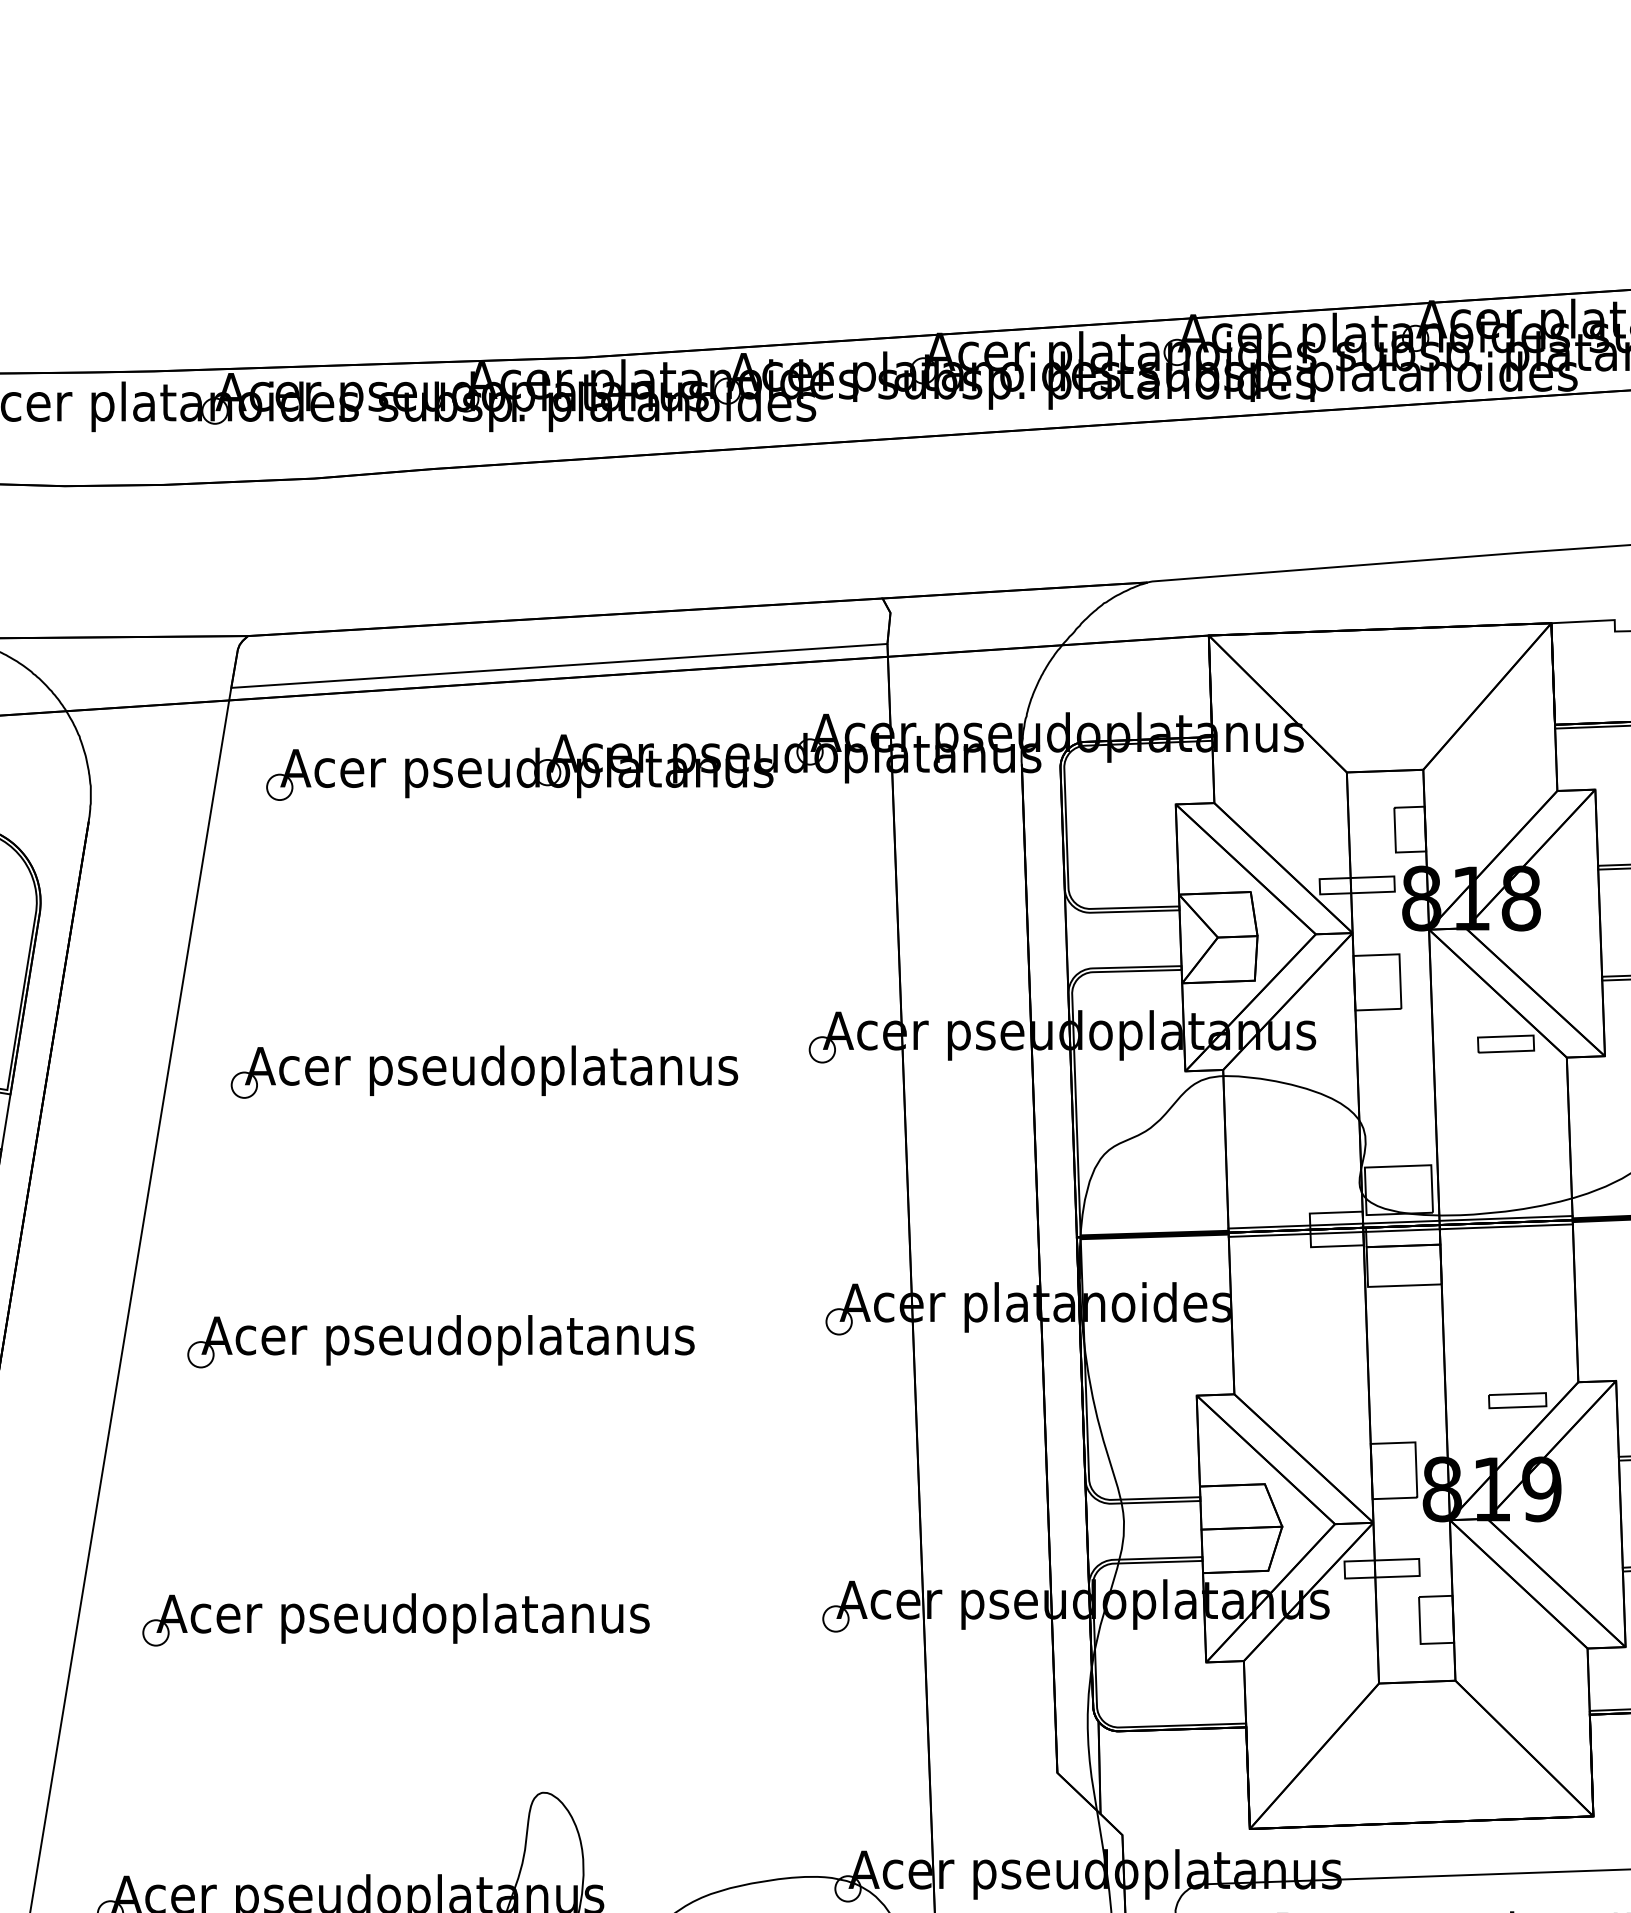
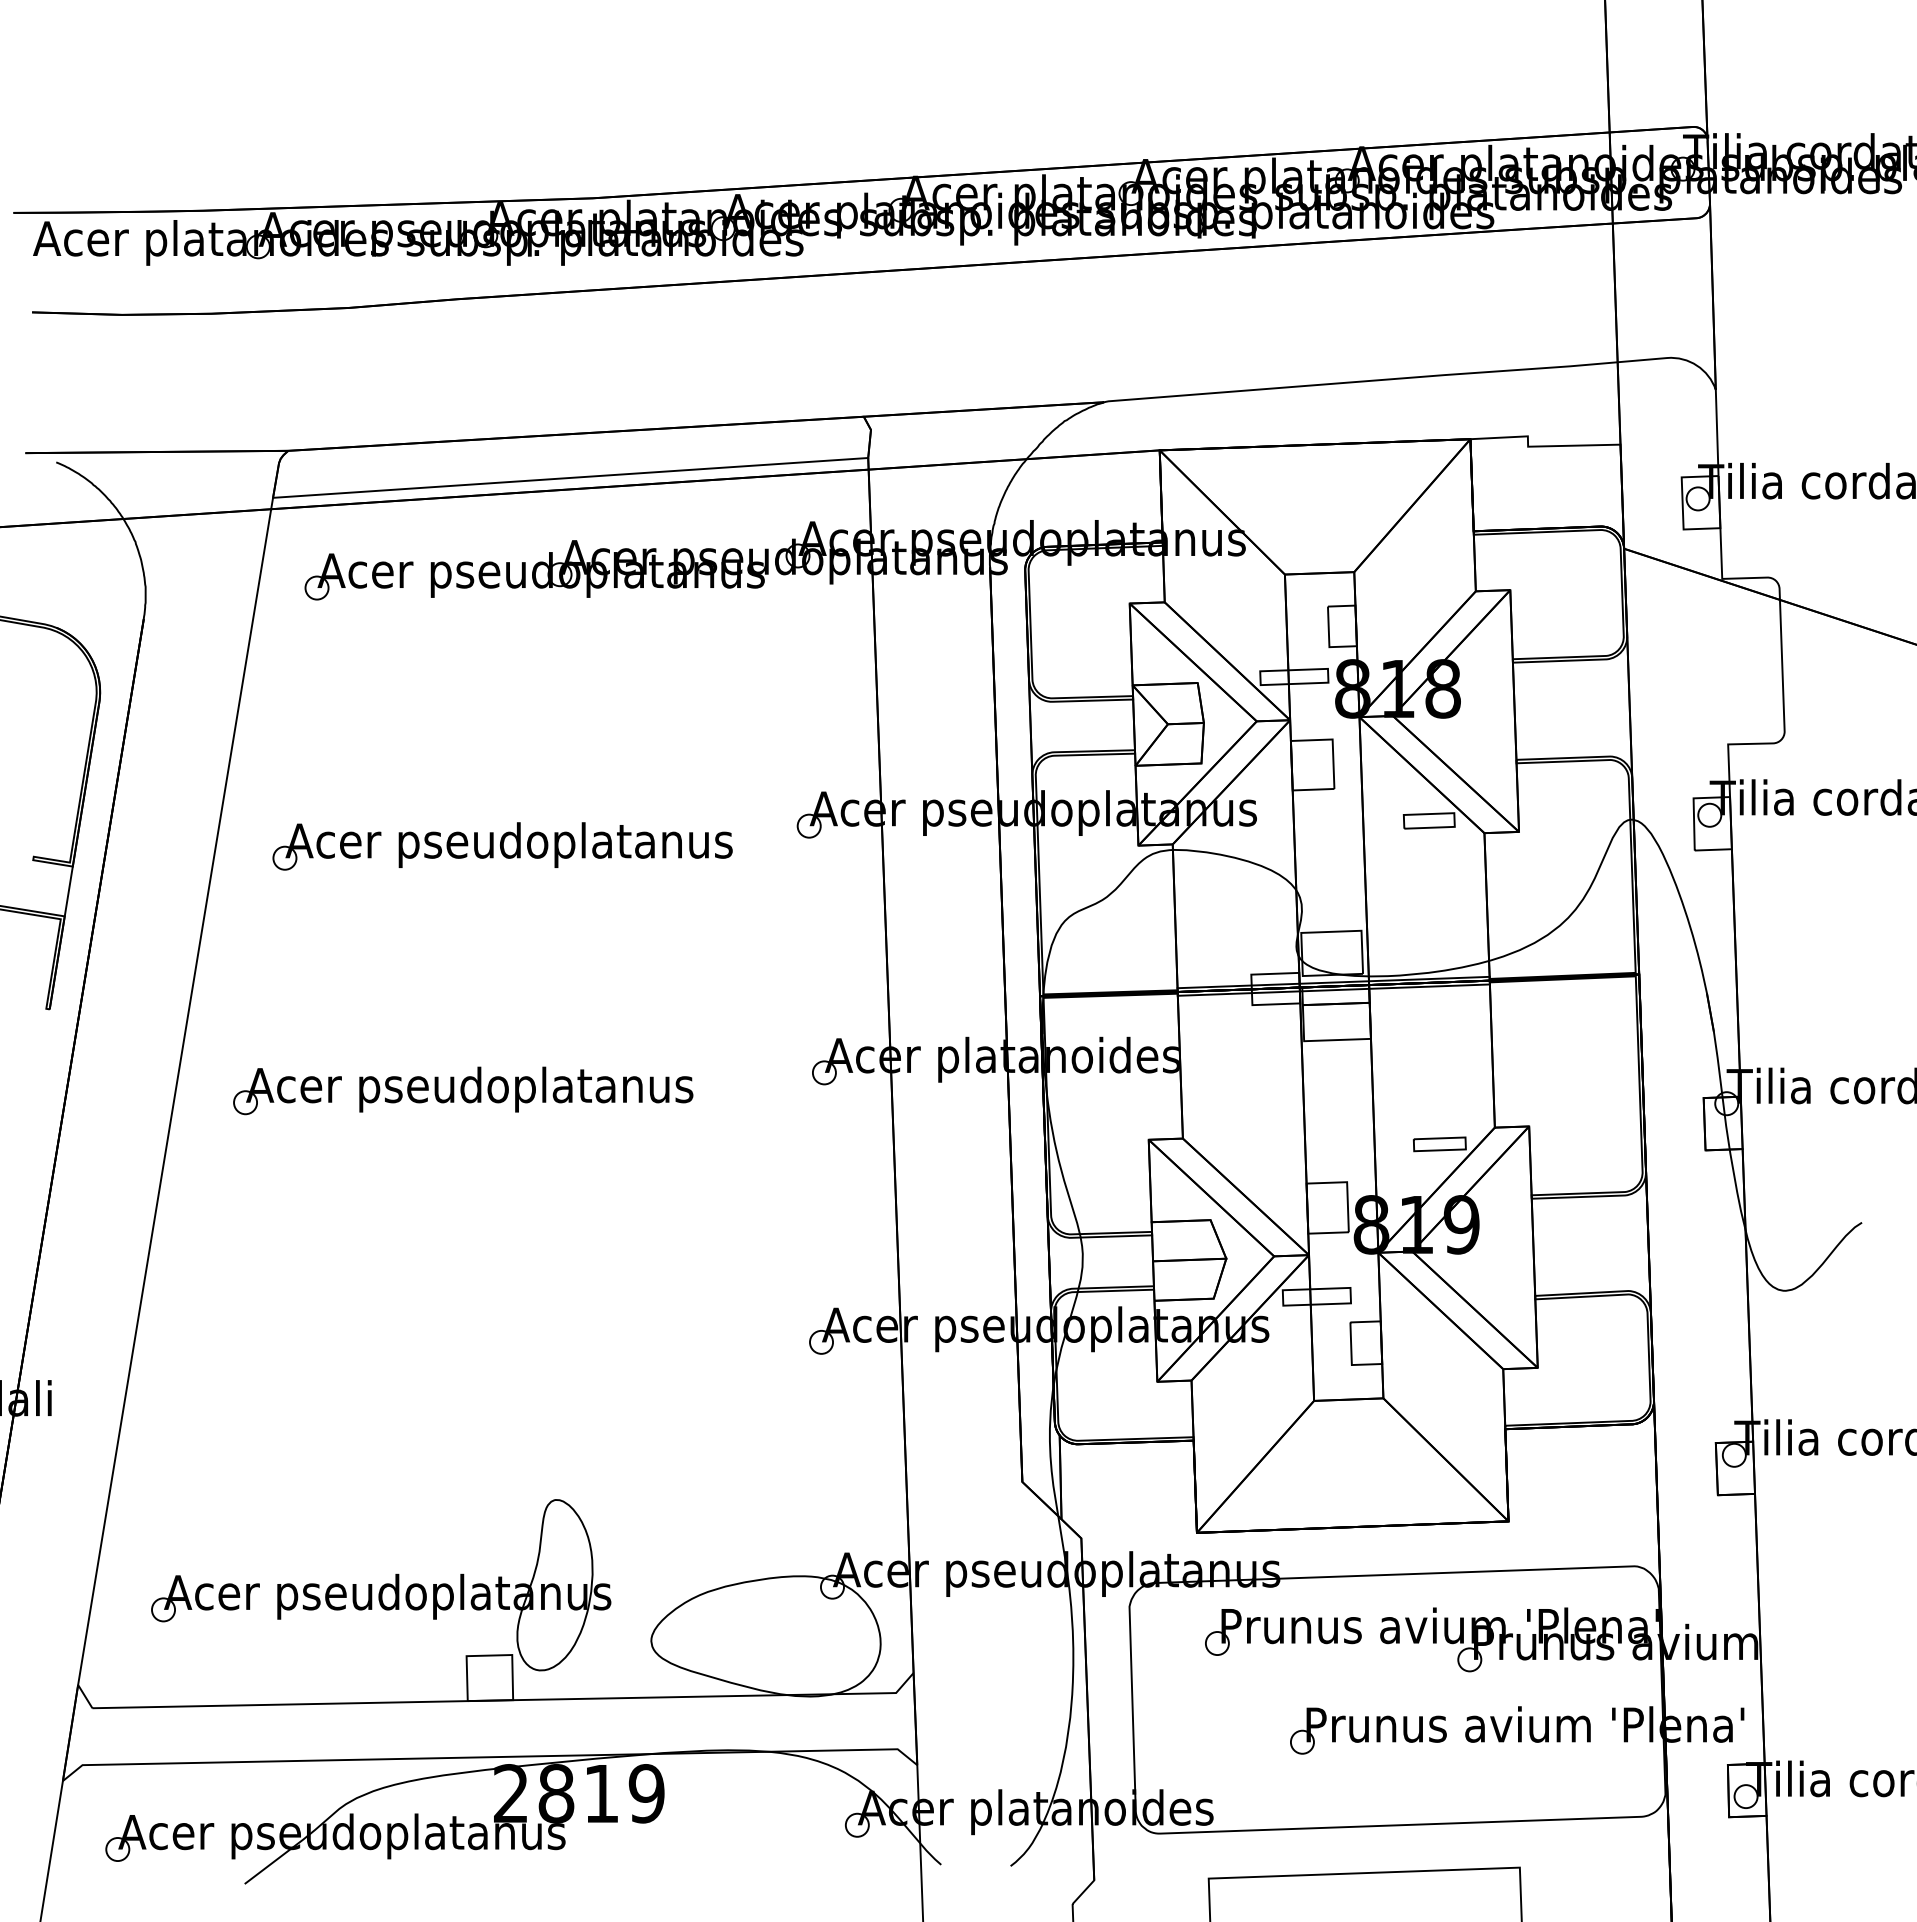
part: (396, 1620) -> (422, 1343), removed

